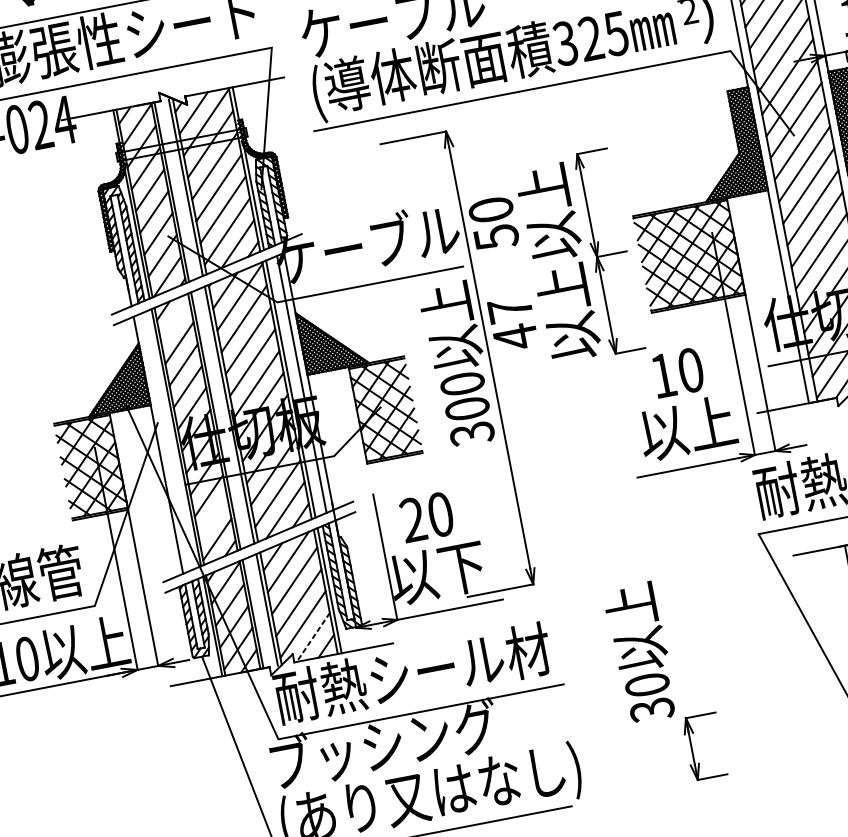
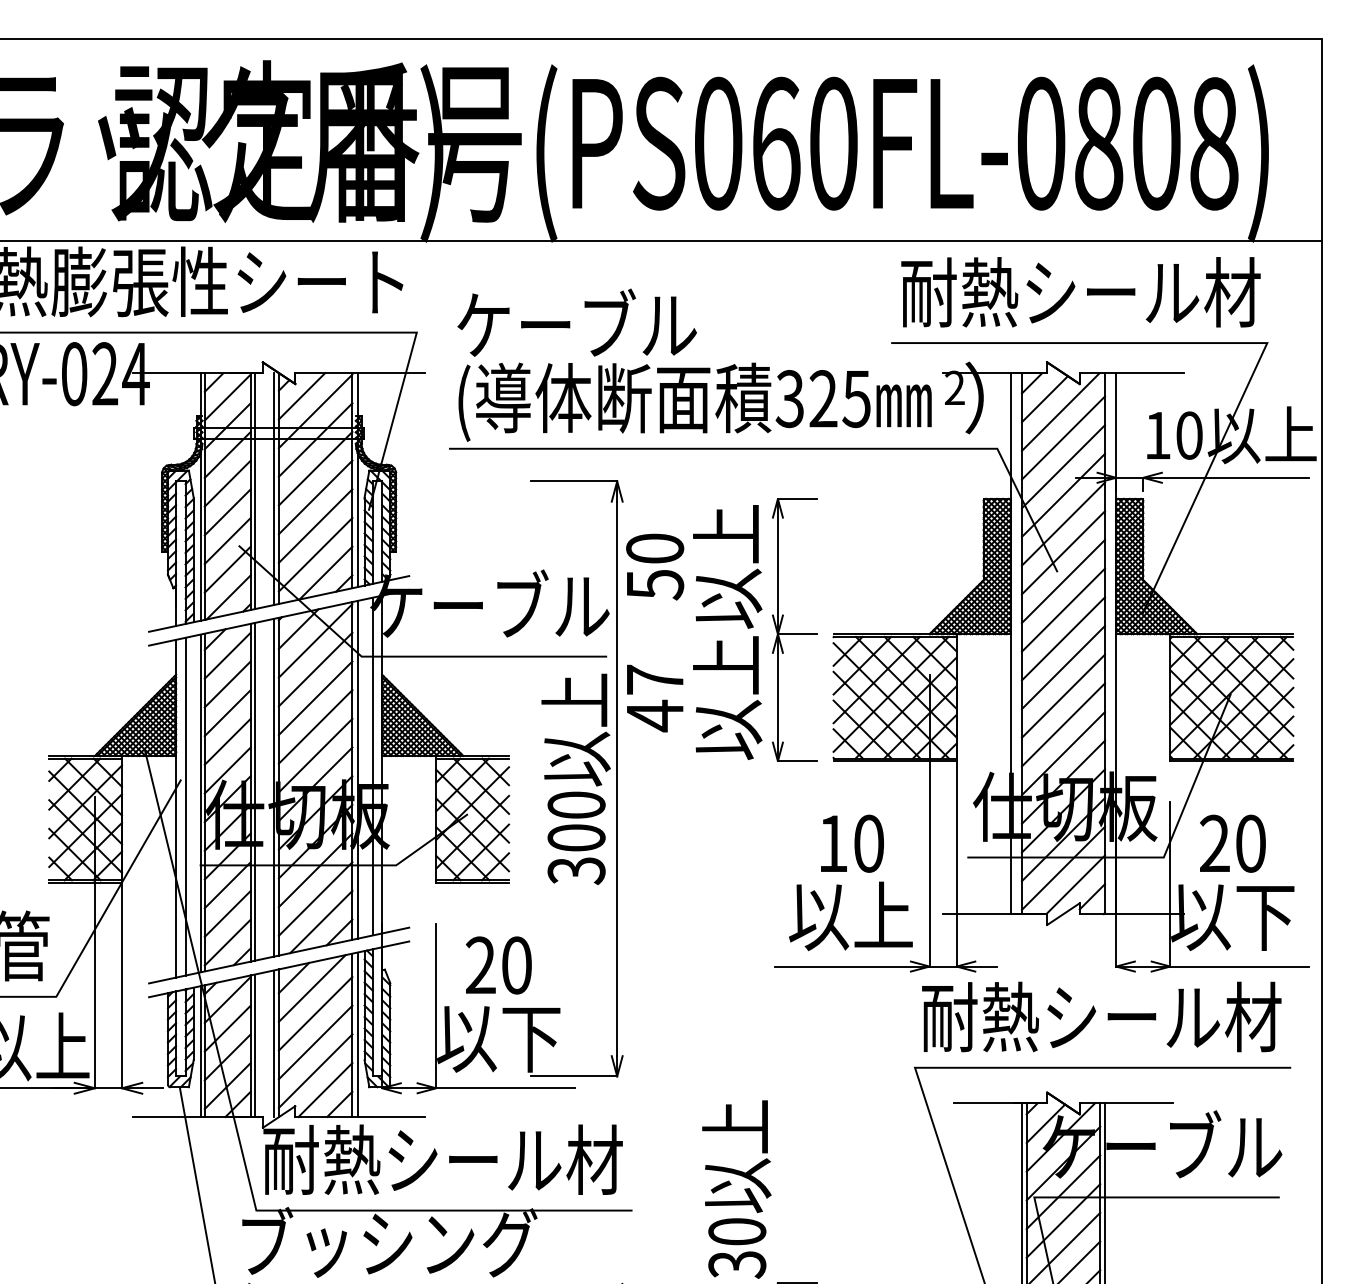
part: (552, 254) -> (721, 620), moved
line: (175, 321) -> (227, 655), added
line: (165, 442) -> (185, 806), added
line: (212, 517) -> (227, 913), added
line: (313, 637) -> (325, 1090), dashed -> solid

